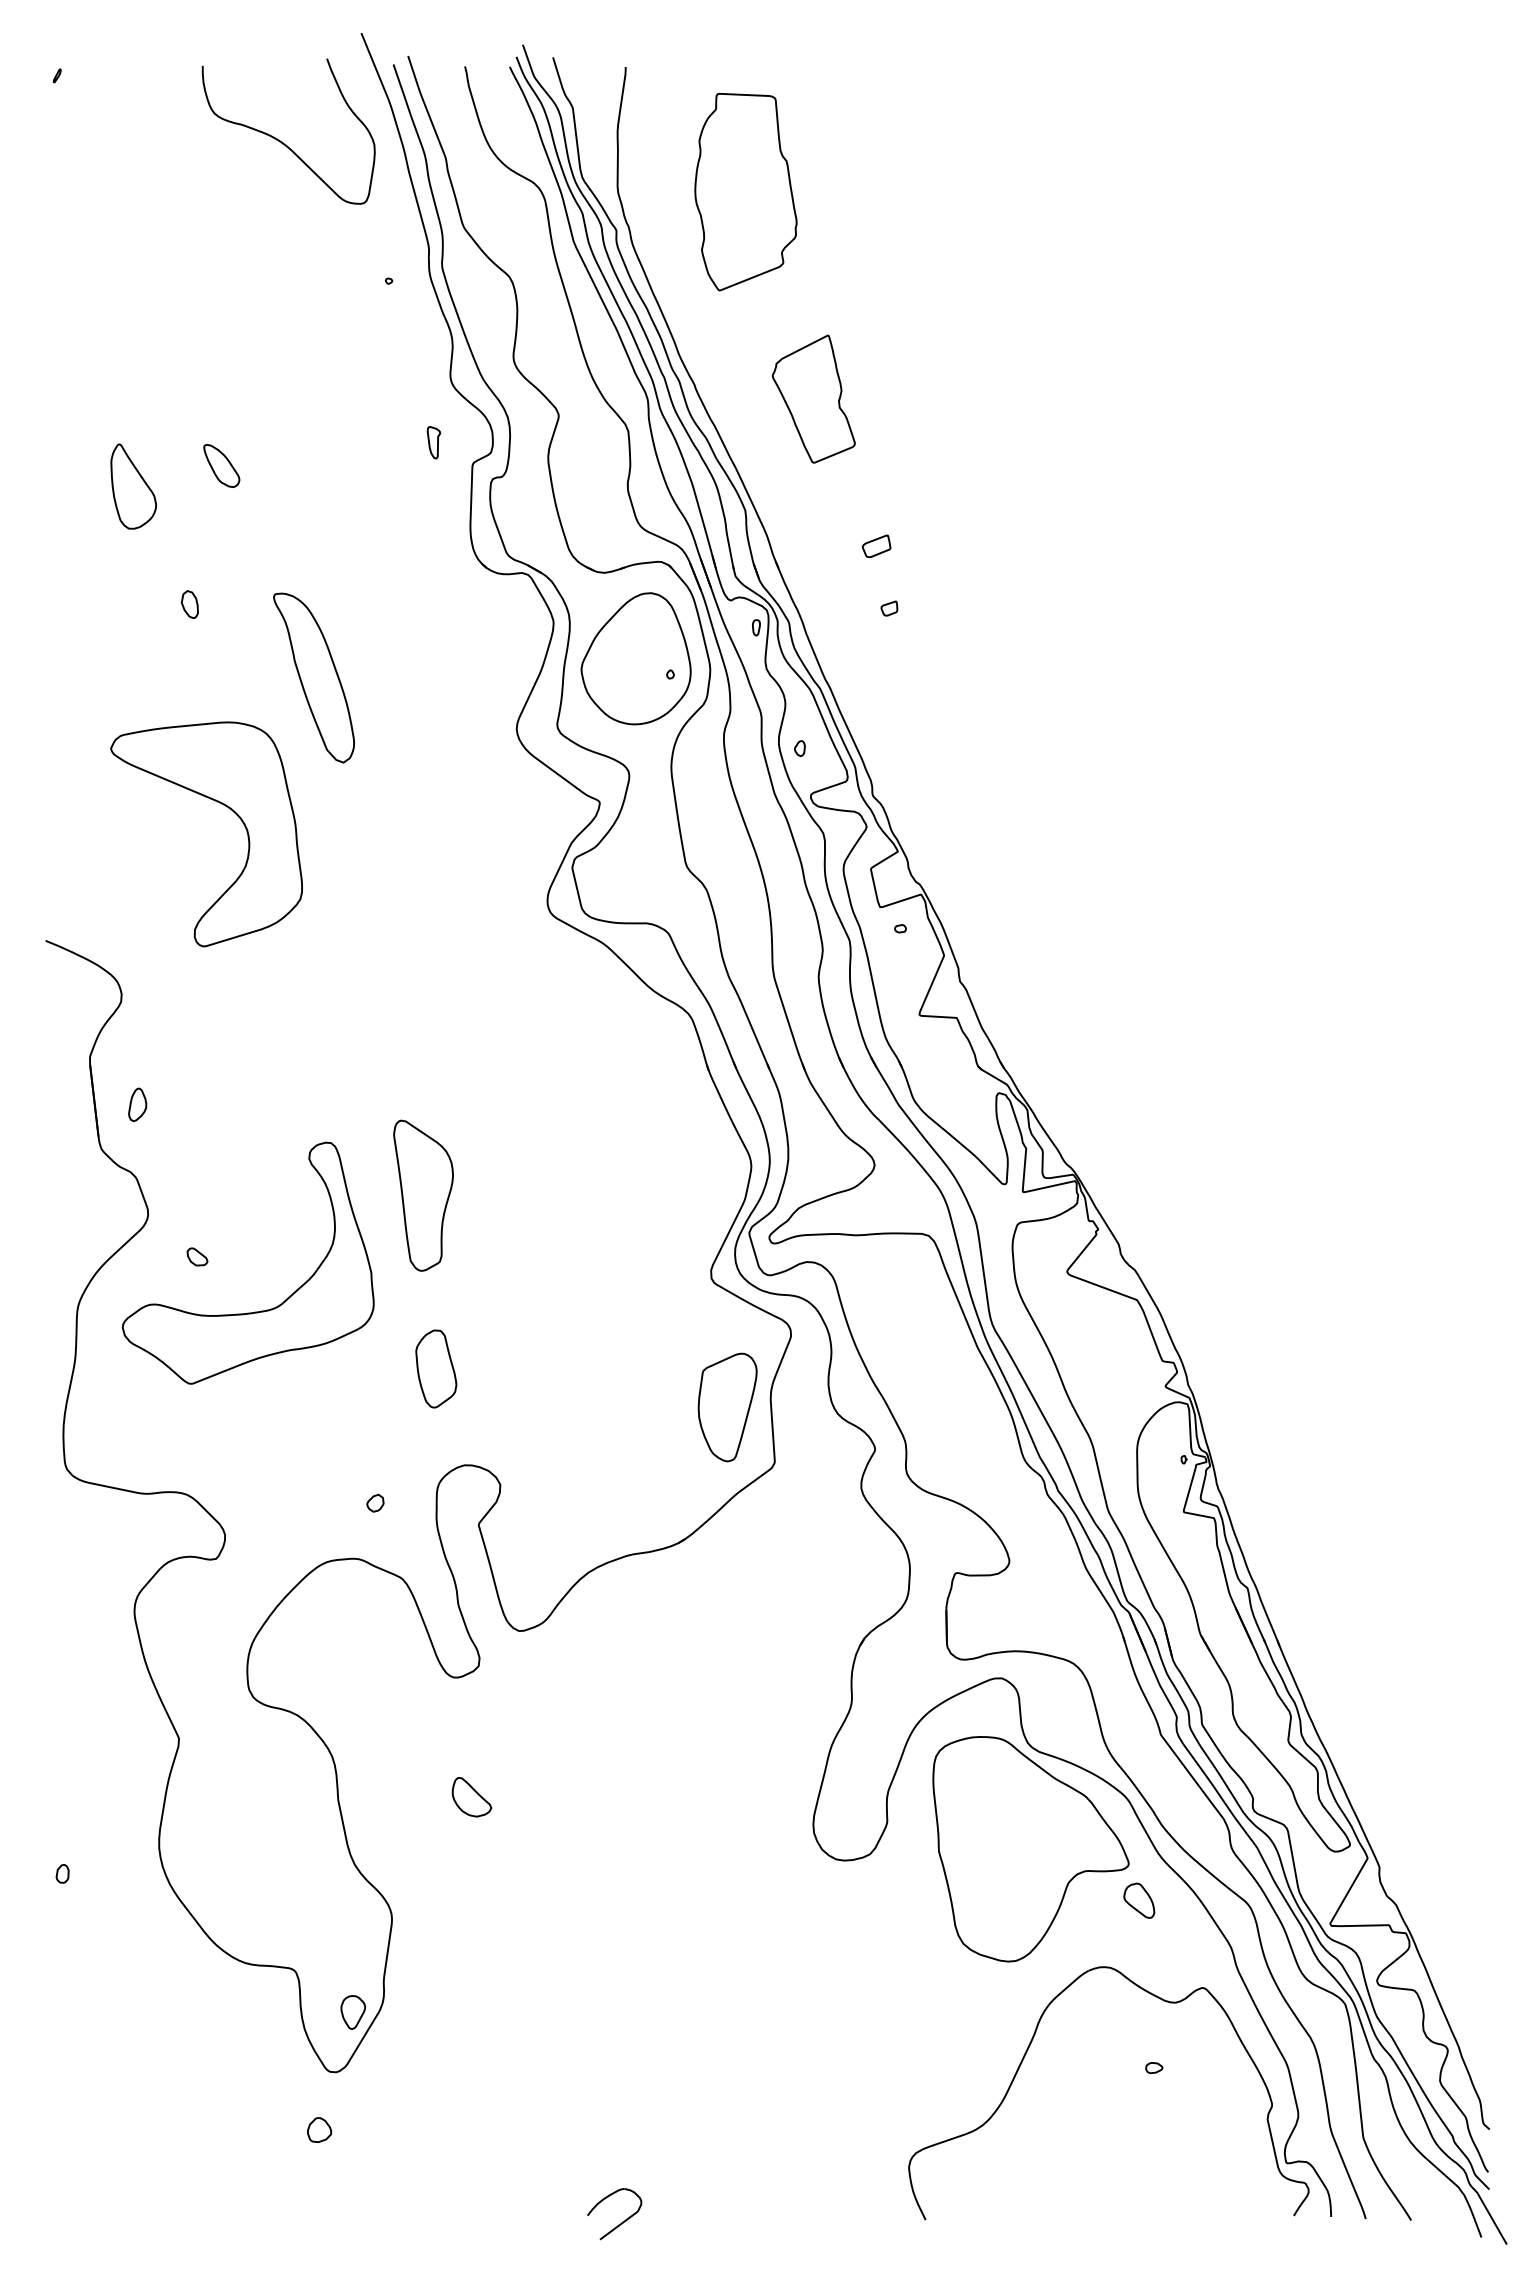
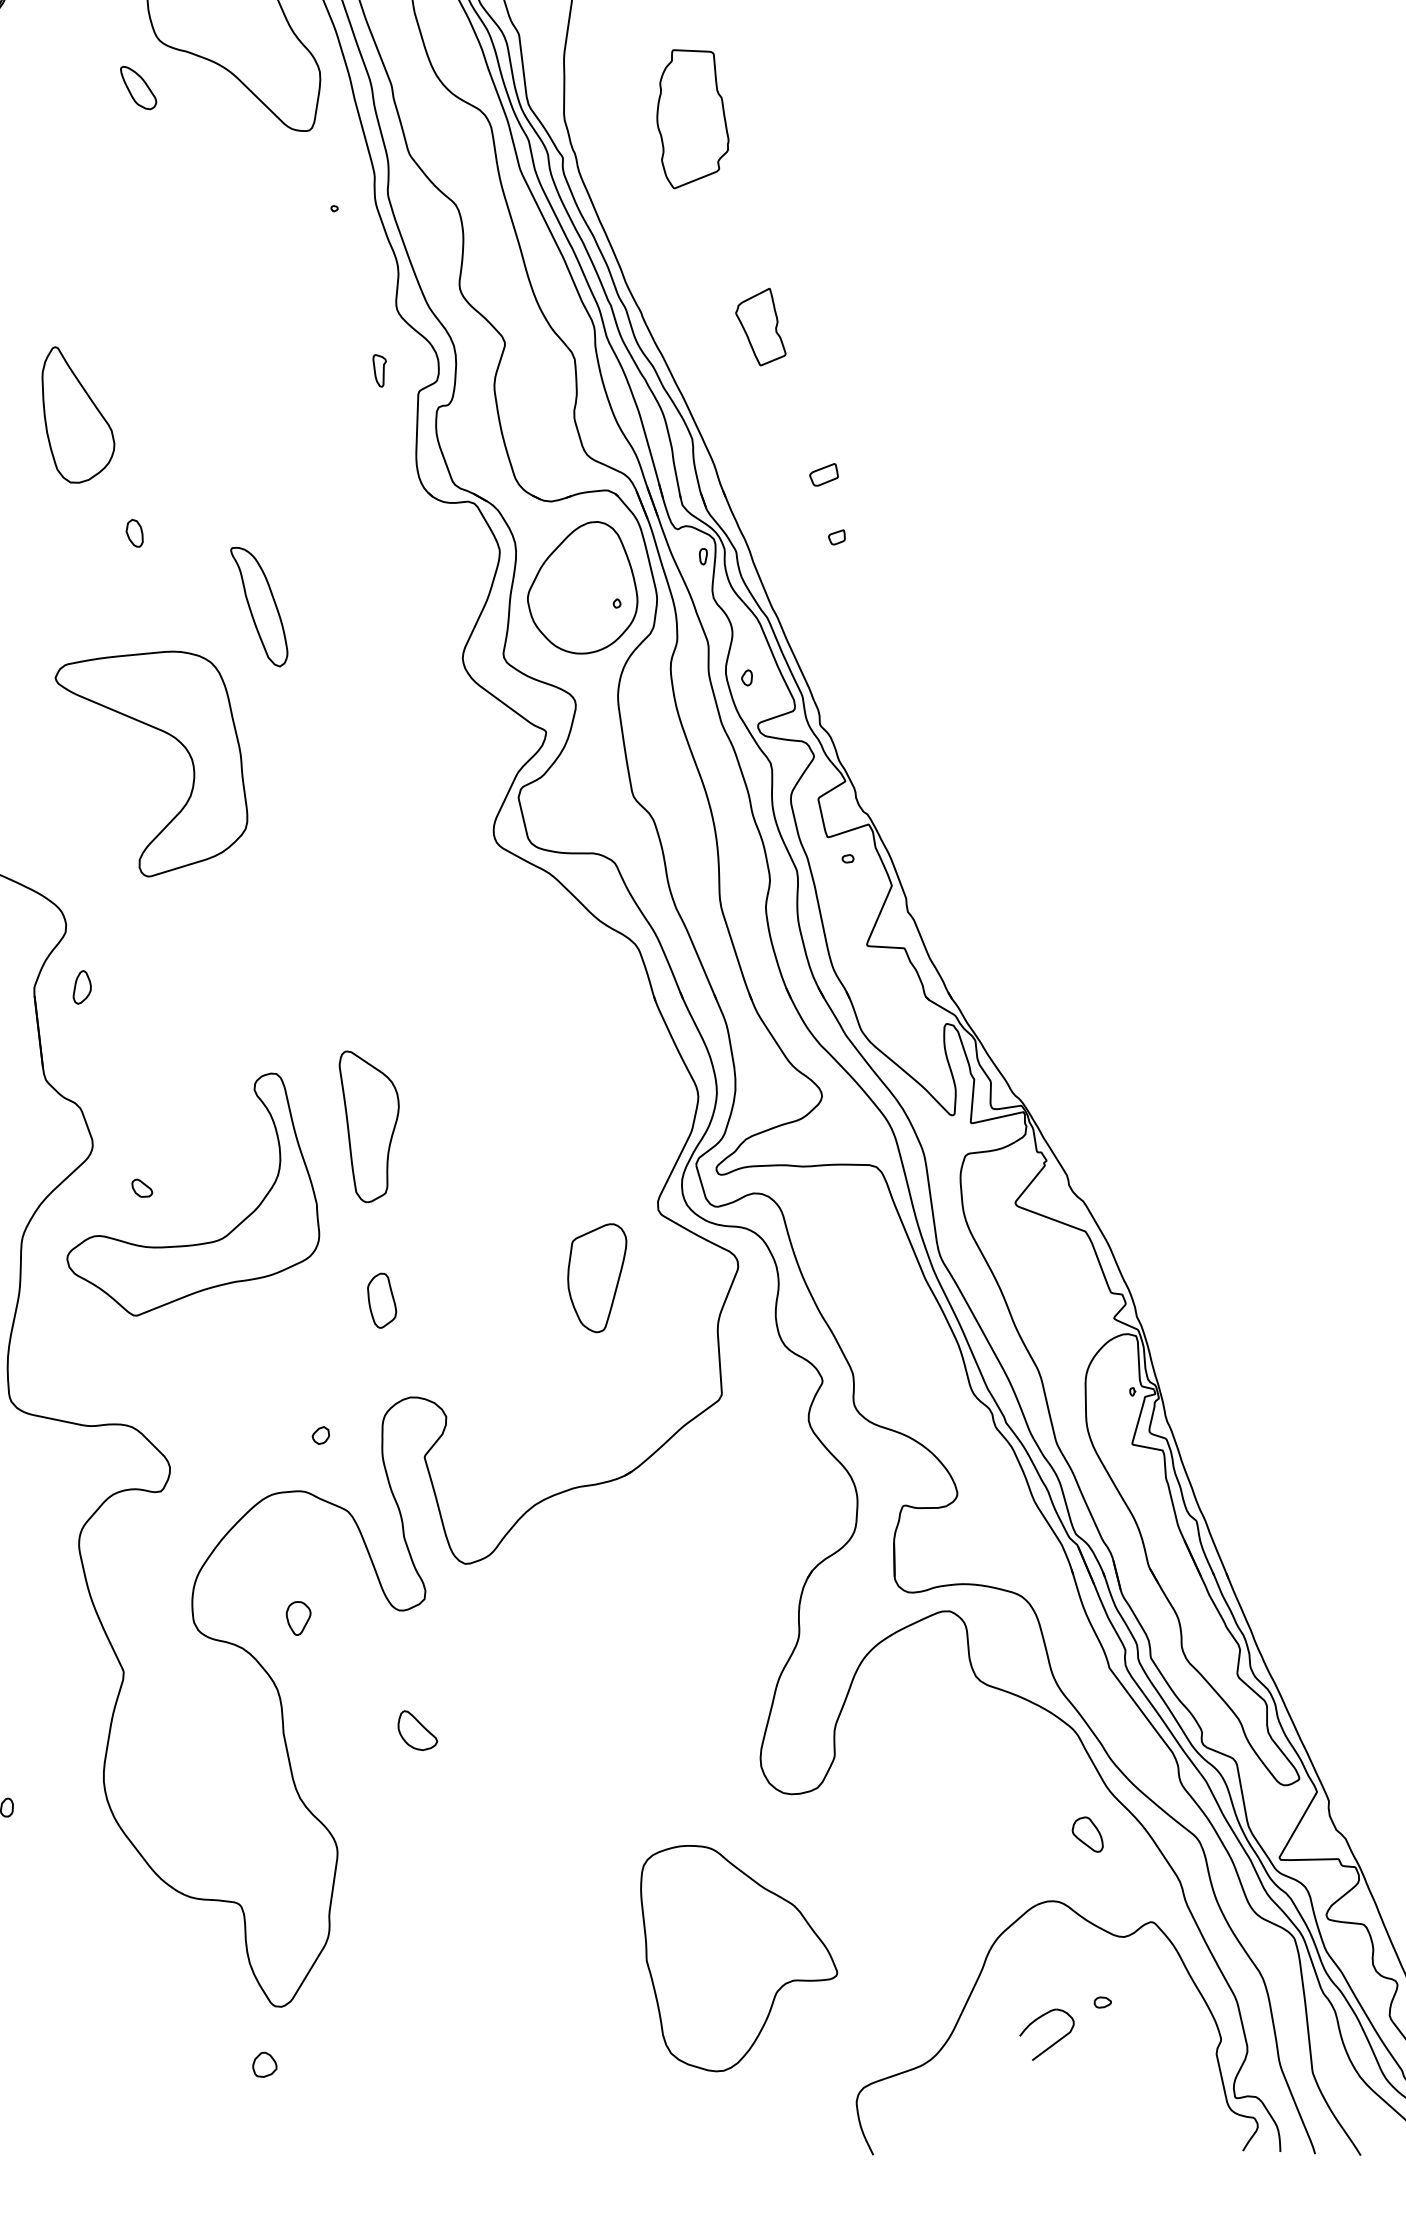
part: (745, 191) -> (692, 118), size x0.7
part: (813, 398) -> (760, 326), size x0.6
part: (221, 465) -> (138, 87), moved
part: (133, 486) -> (78, 414), size x1.6
part: (313, 677) -> (258, 606), size x0.7
part: (137, 1104) -> (82, 987), moved
part: (436, 1368) -> (382, 1300), size x0.7
part: (727, 1407) -> (597, 1278), moved
part: (1030, 1849) -> (738, 1958), moved
part: (352, 2012) -> (297, 1618), moved
part: (622, 2221) -> (1054, 2042), moved

